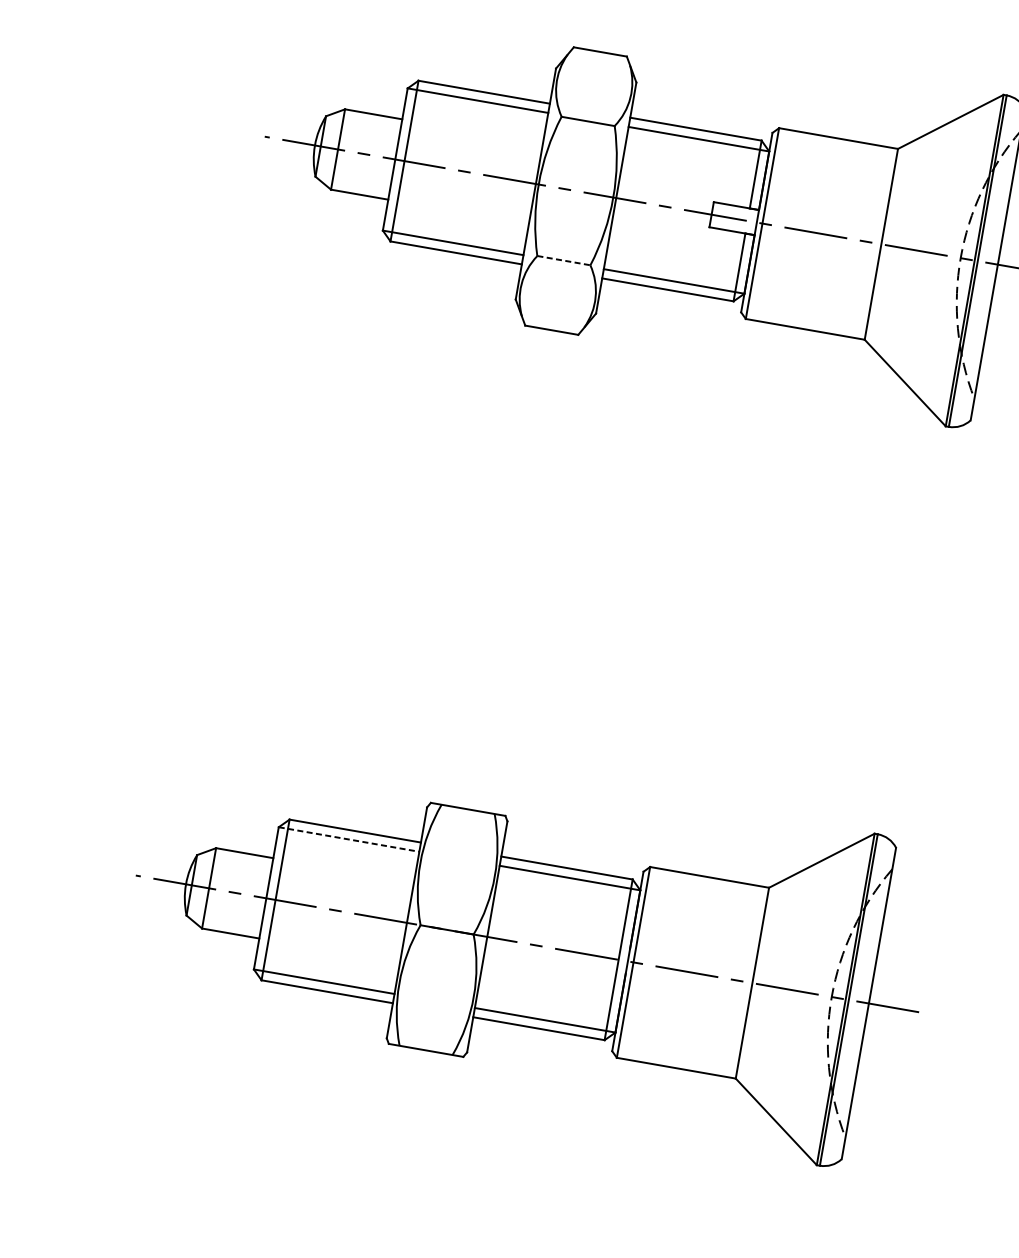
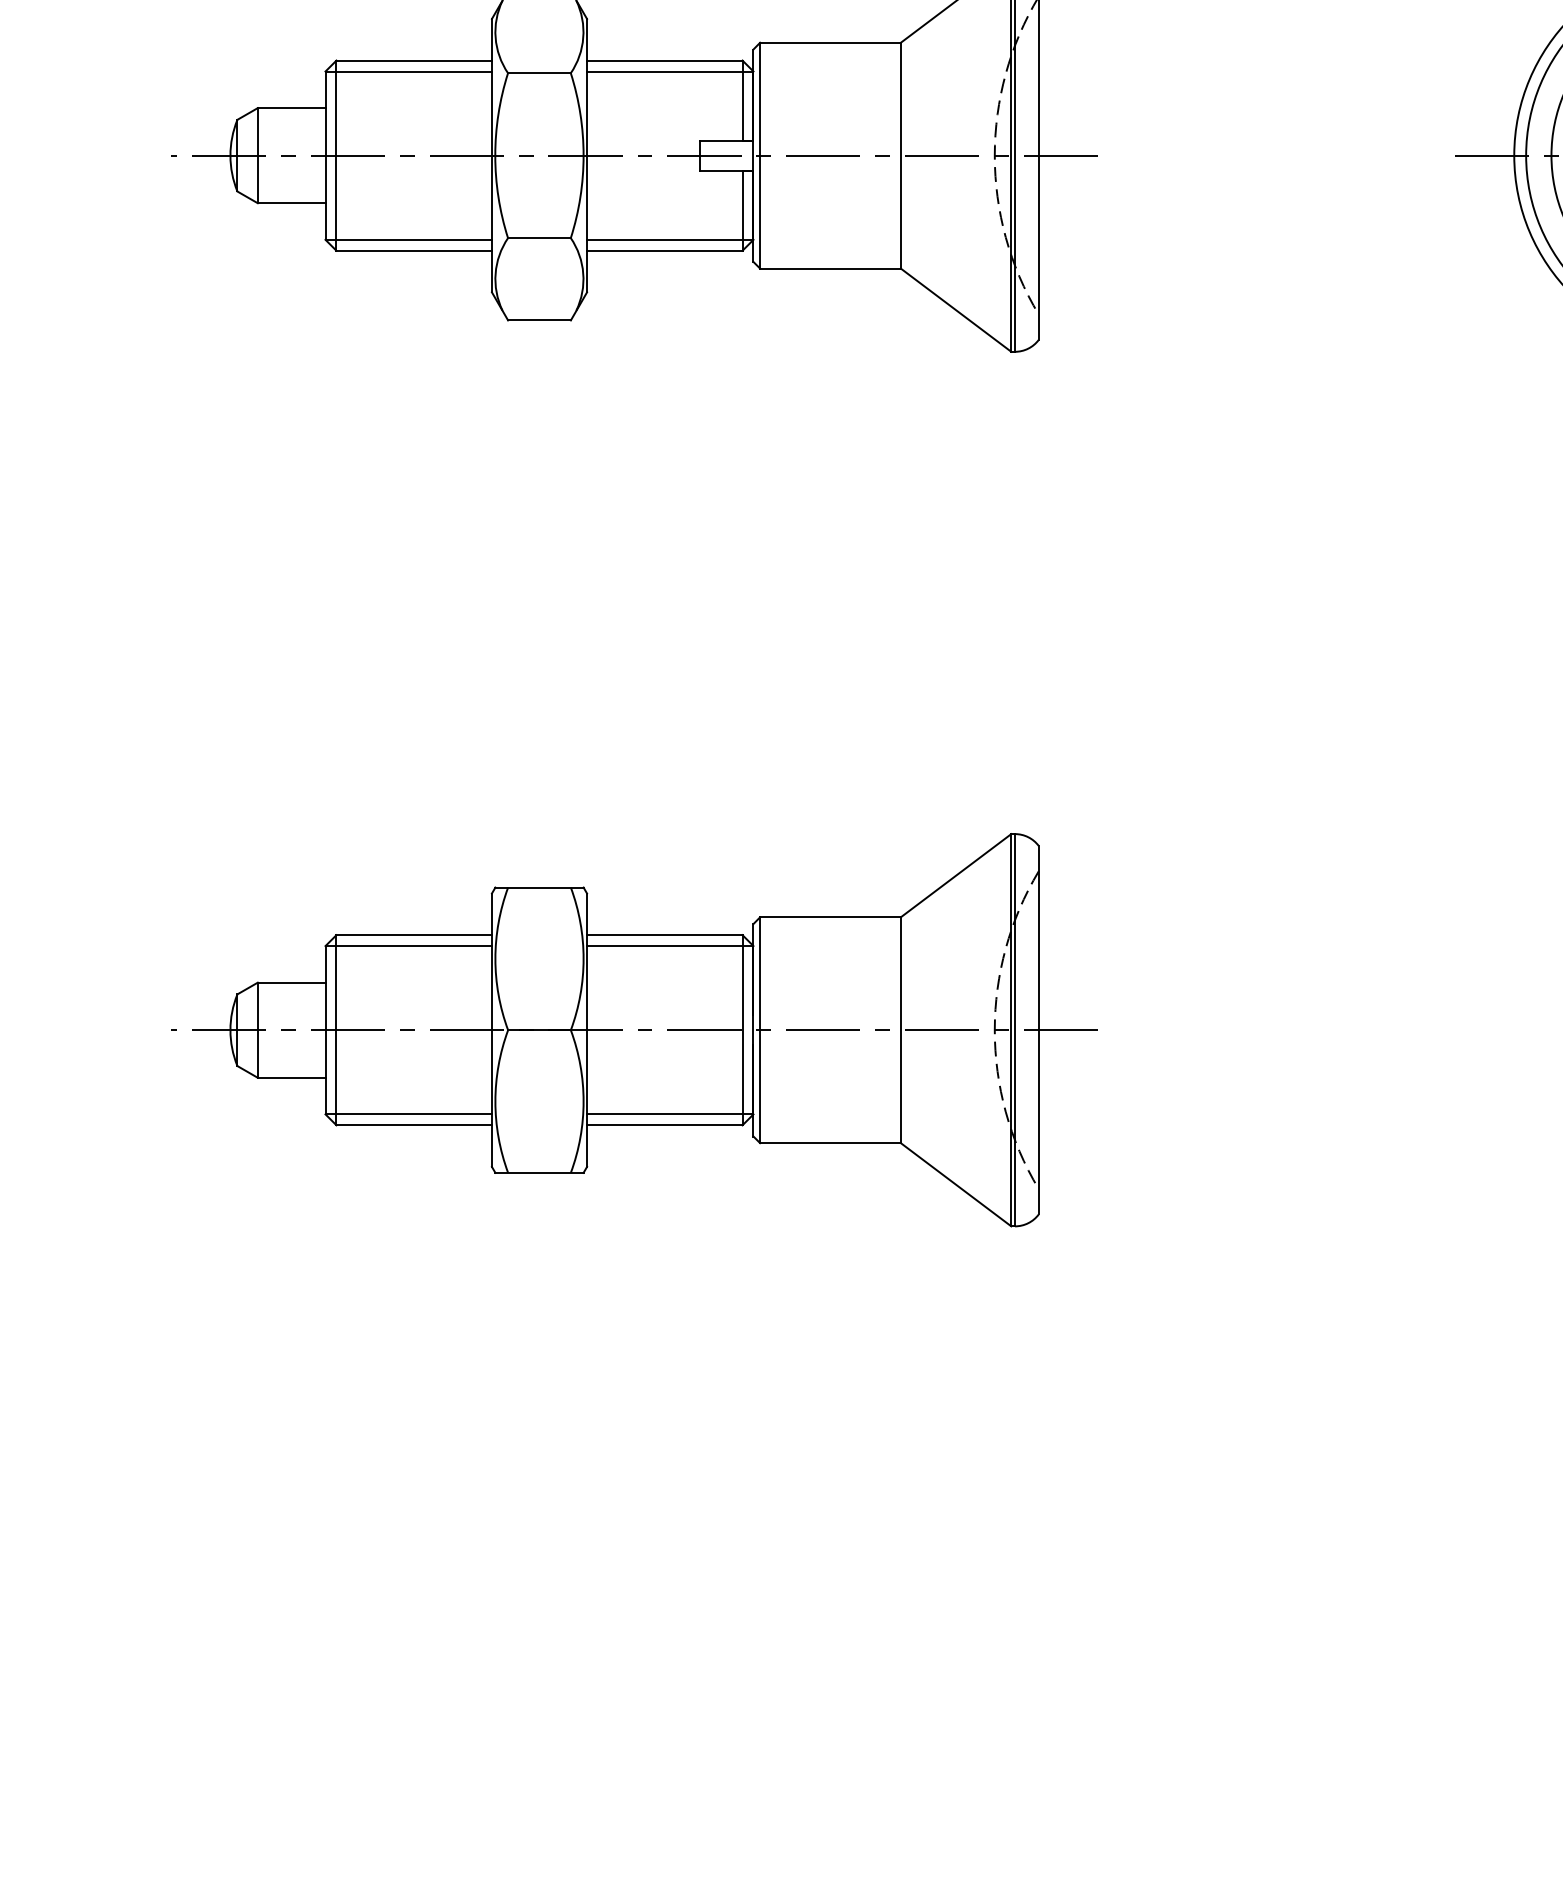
line: (564, 261) -> (540, 238), dashed -> solid
line: (349, 839) -> (409, 946), dashed -> solid

